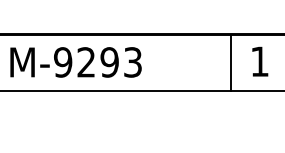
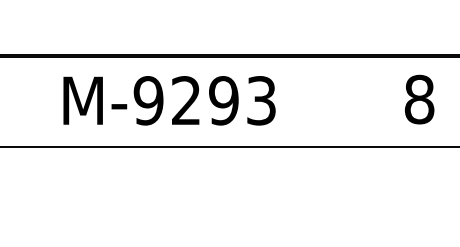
text: (259, 61) -> (418, 99), 1 -> 8
text: (75, 62) -> (168, 100), moved
line: (231, 63) -> (373, 102), removed

